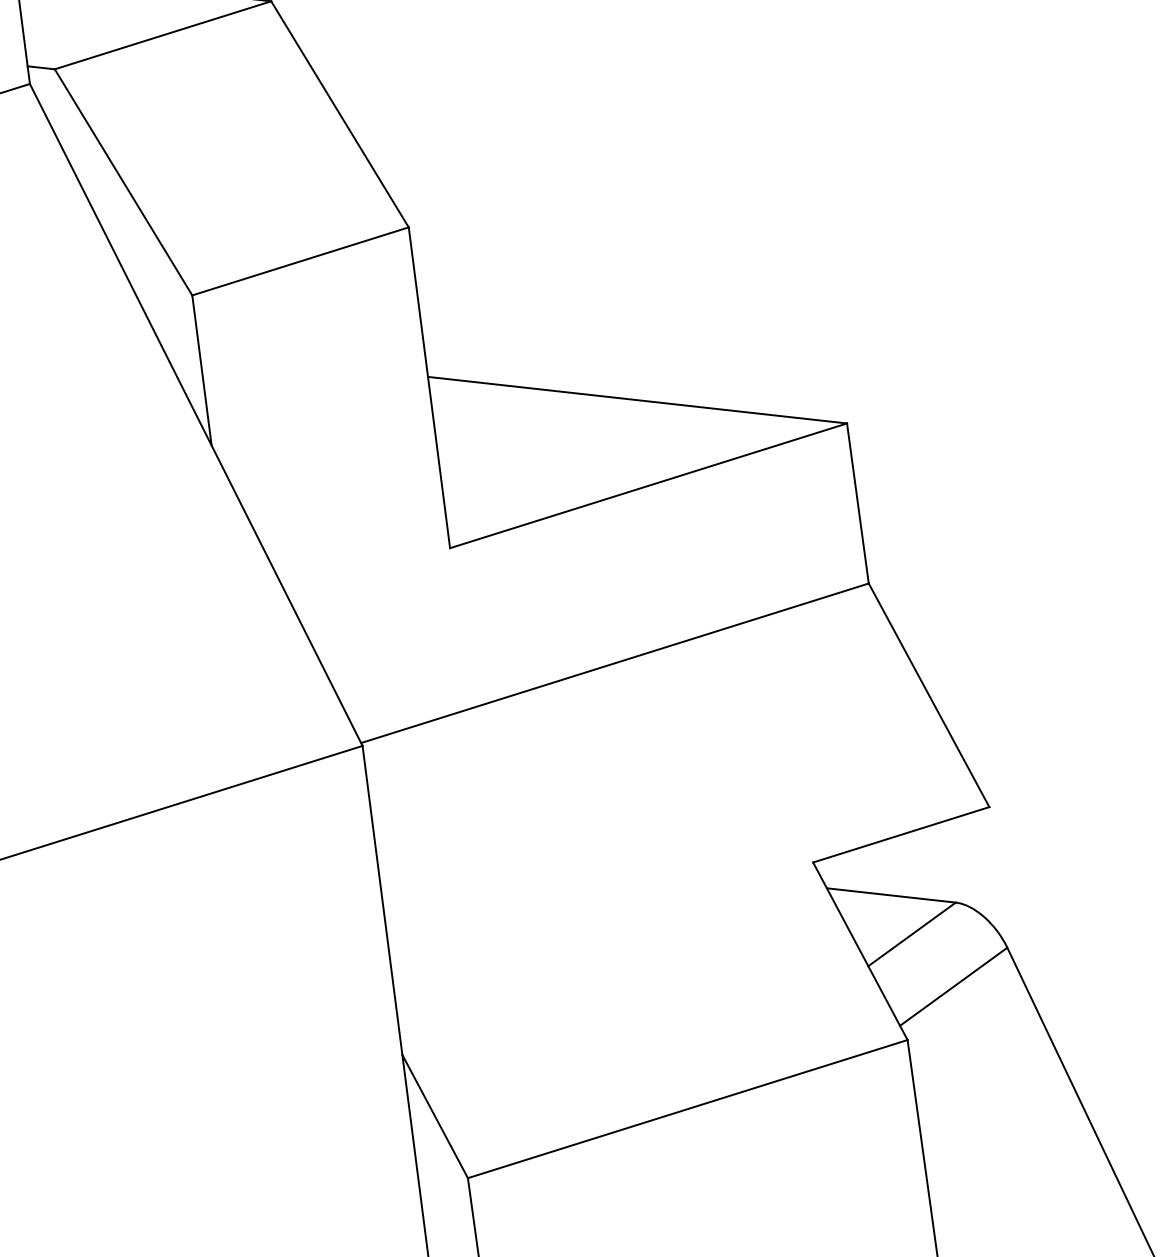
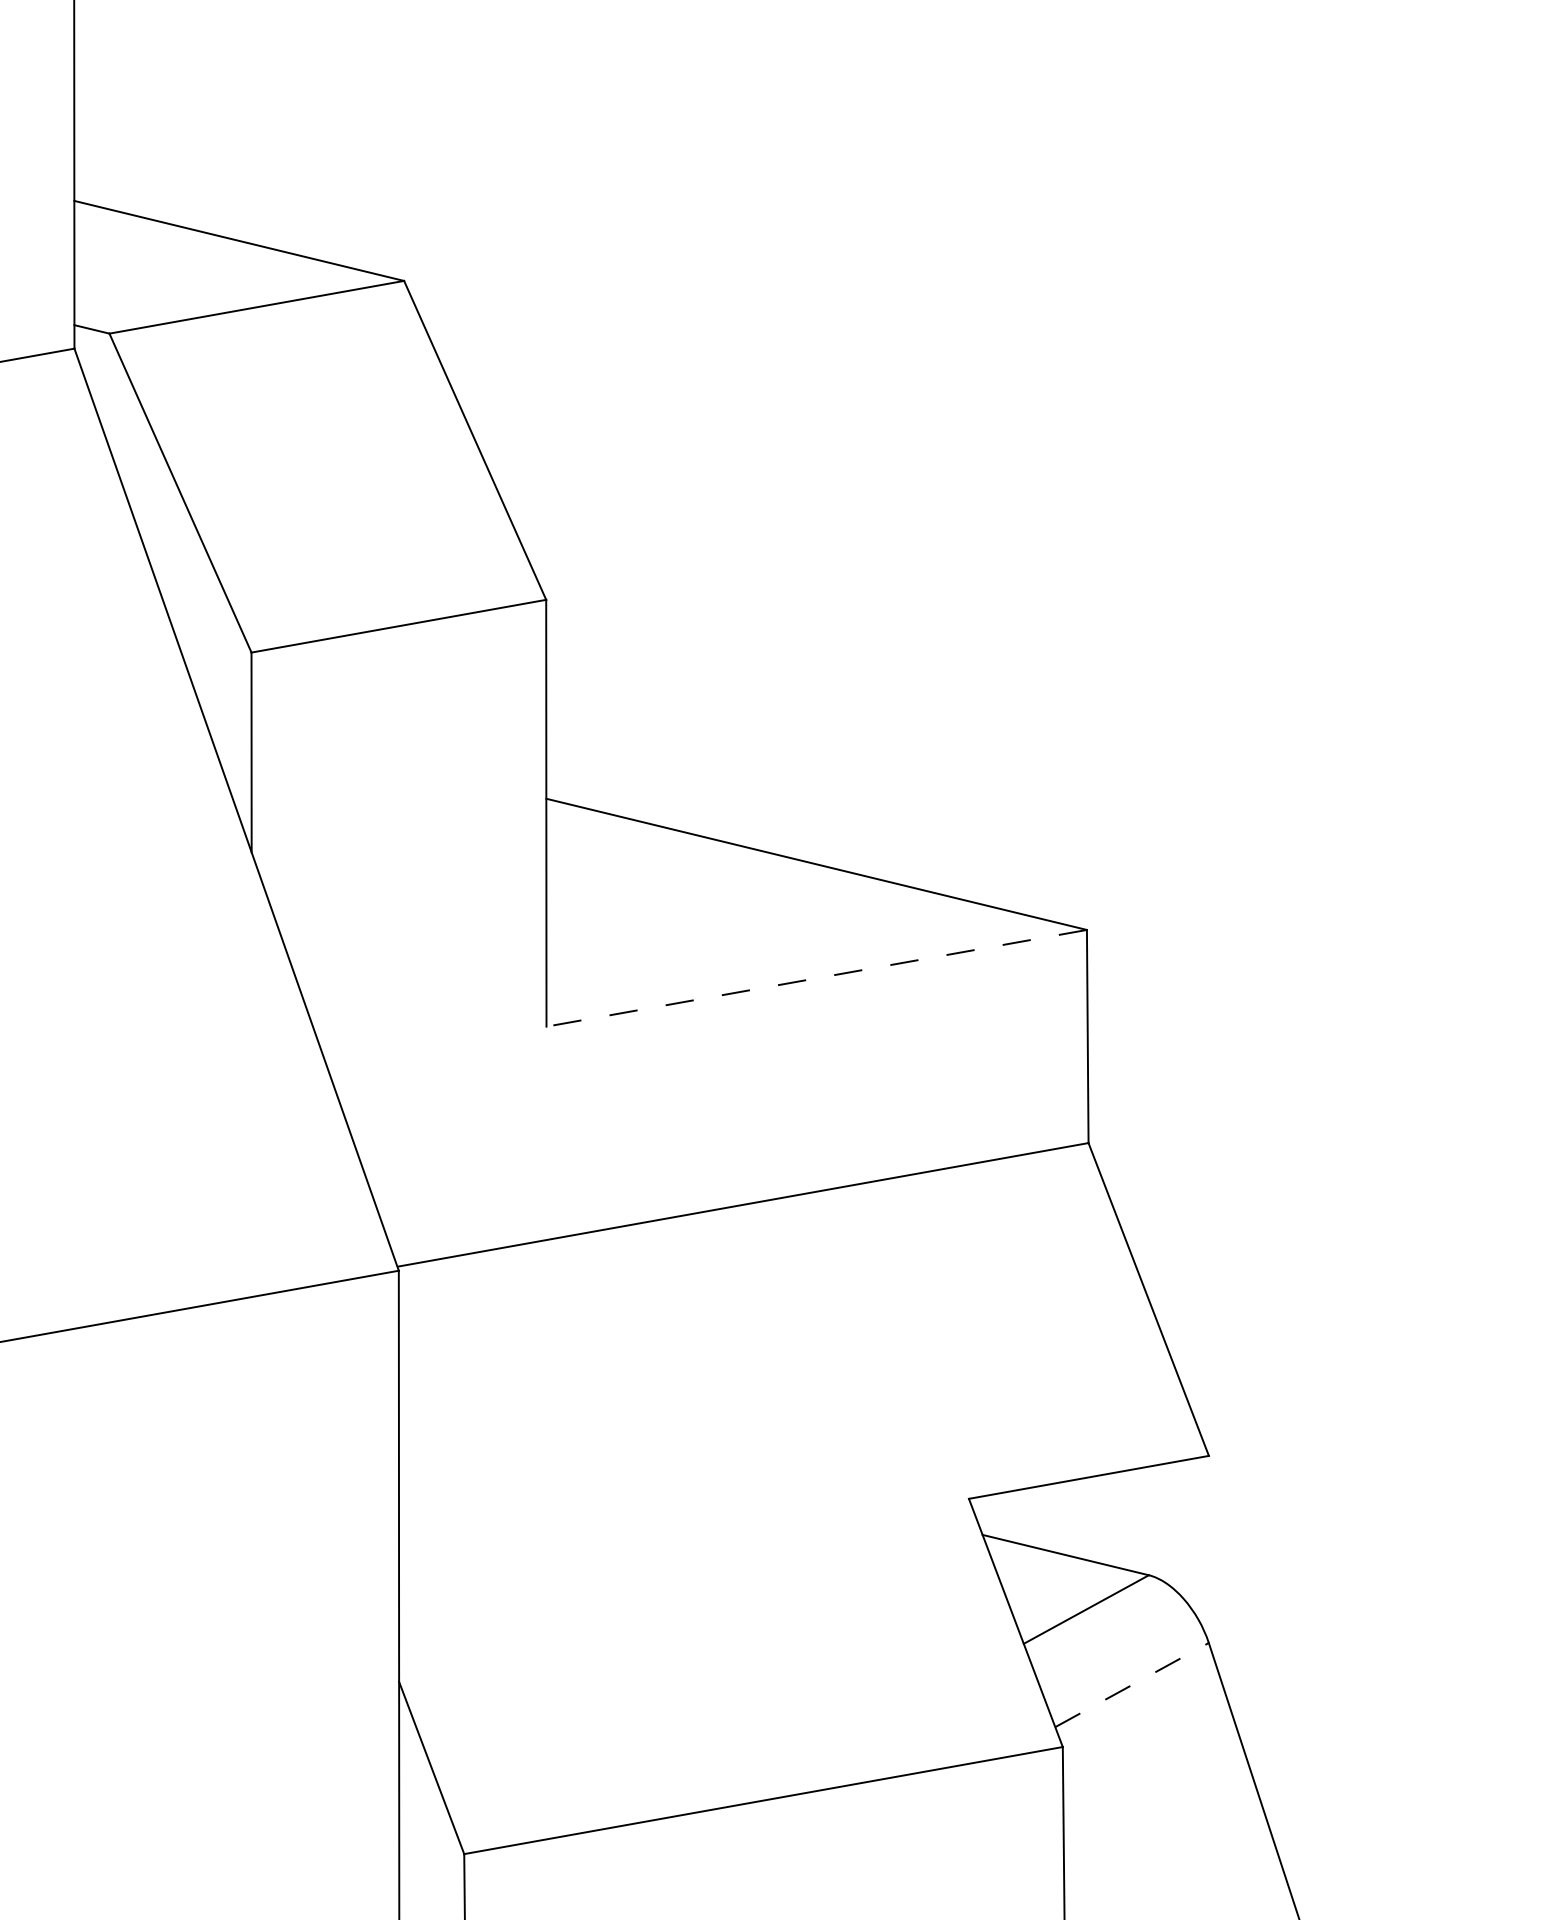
line: (648, 486) -> (816, 978), solid -> dashed
line: (954, 987) -> (1132, 1685), solid -> dashed

